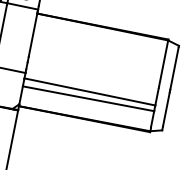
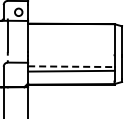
line: (90, 91) -> (71, 66), solid -> dashed

